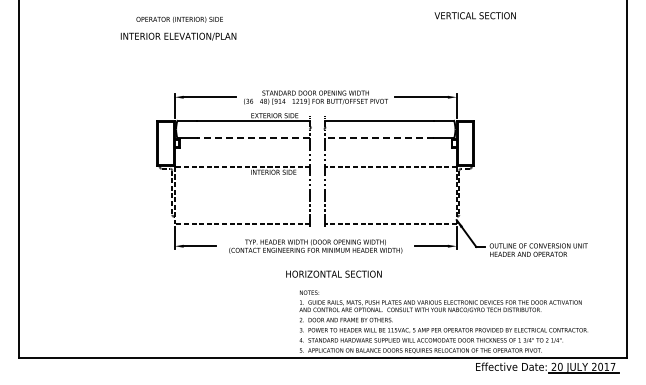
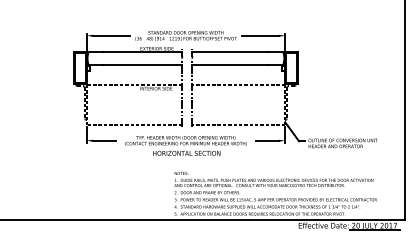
line: (253, 138) -> (142, 64), dashed -> solid
line: (379, 138) -> (230, 64), dashed -> solid
text: (333, 273) -> (186, 152), moved

